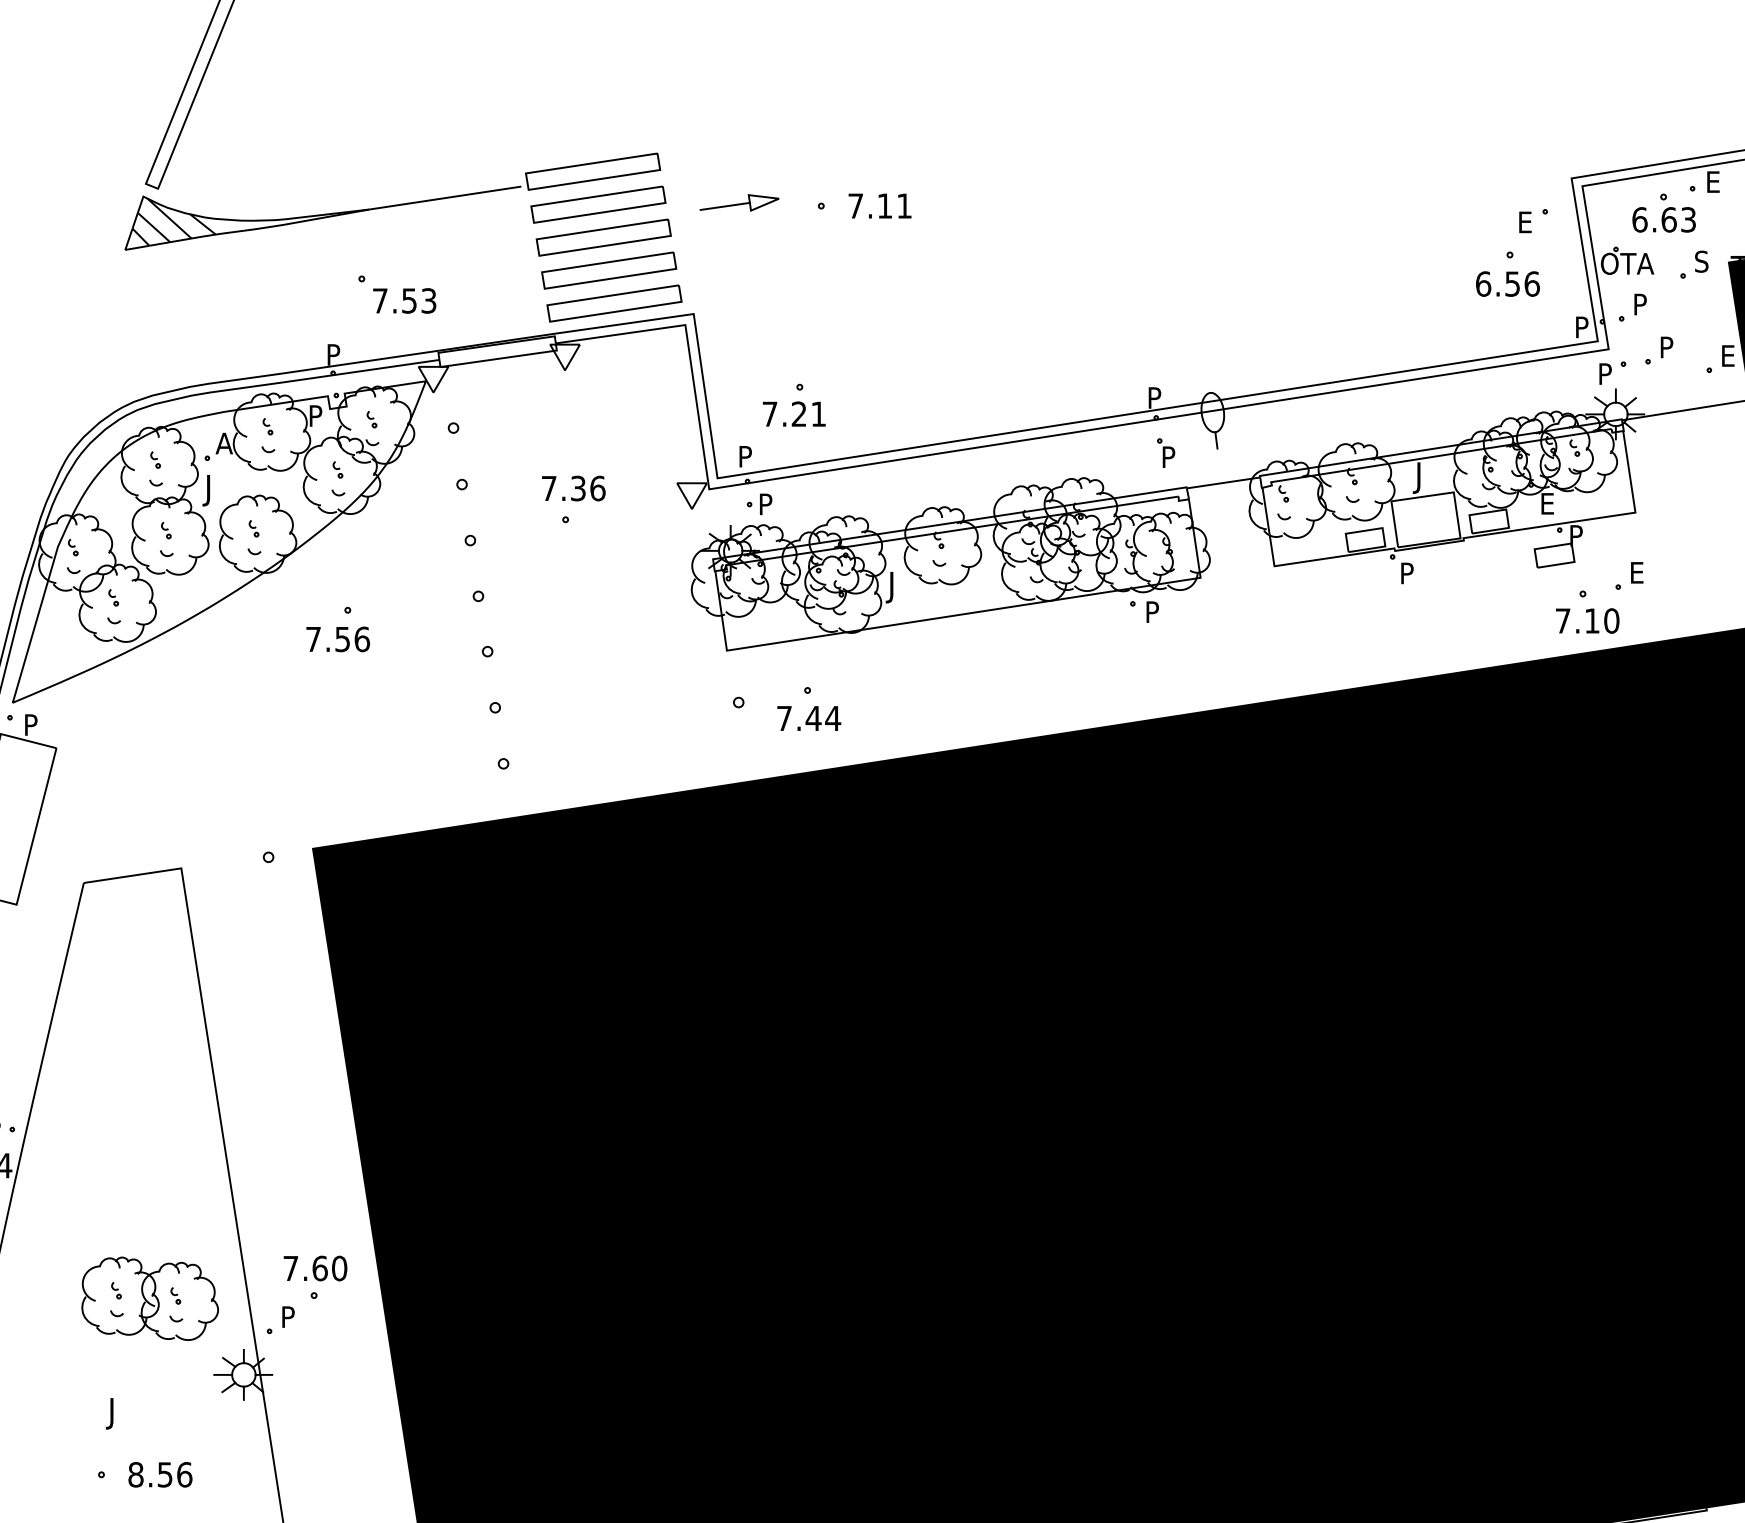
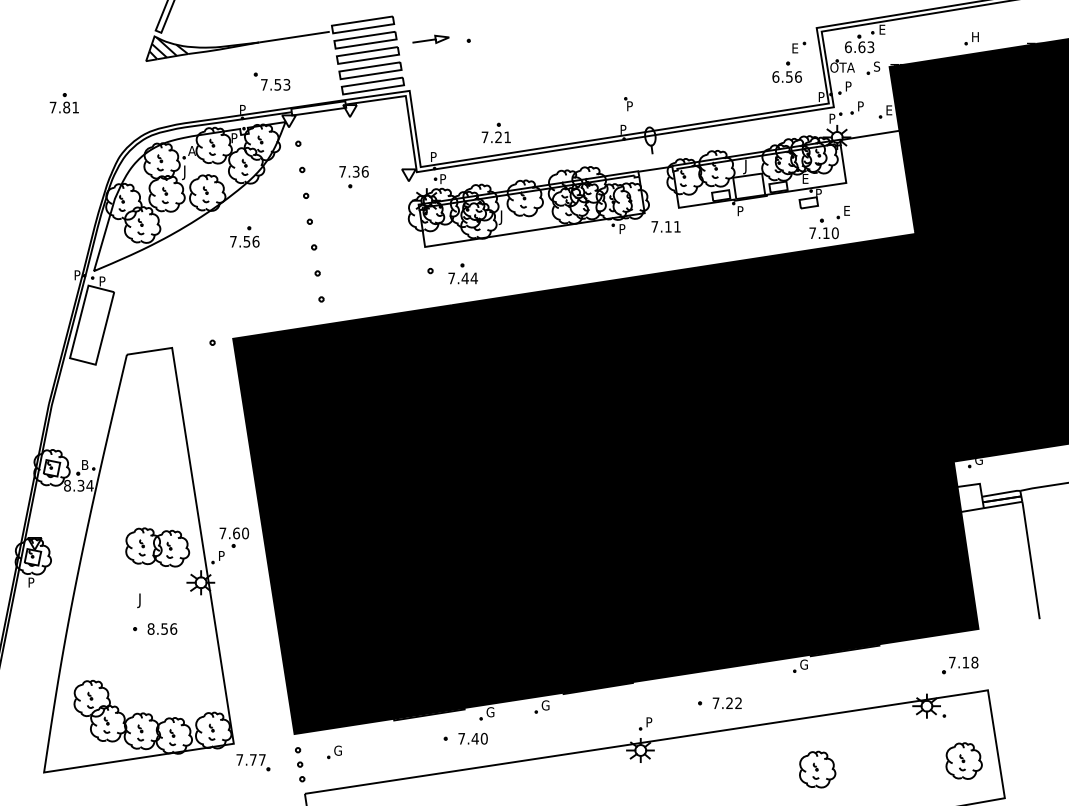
text: (878, 205) -> (665, 226), moved
part: (792, 403) -> (495, 132), moved
part: (1165, 453) -> (628, 104), moved

